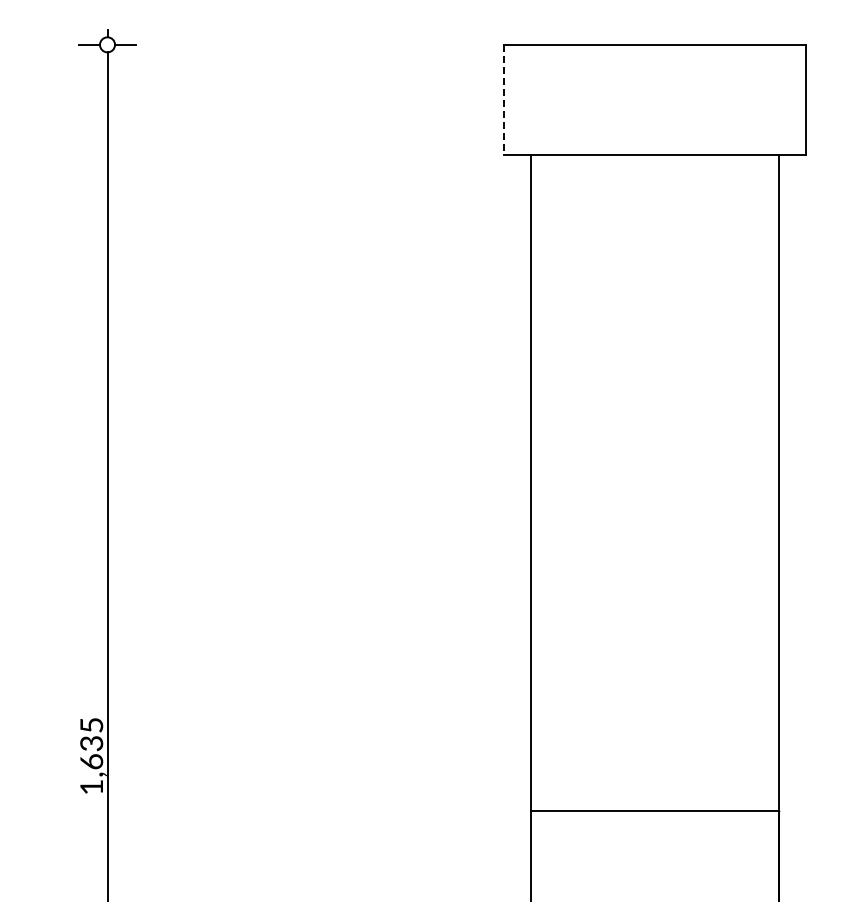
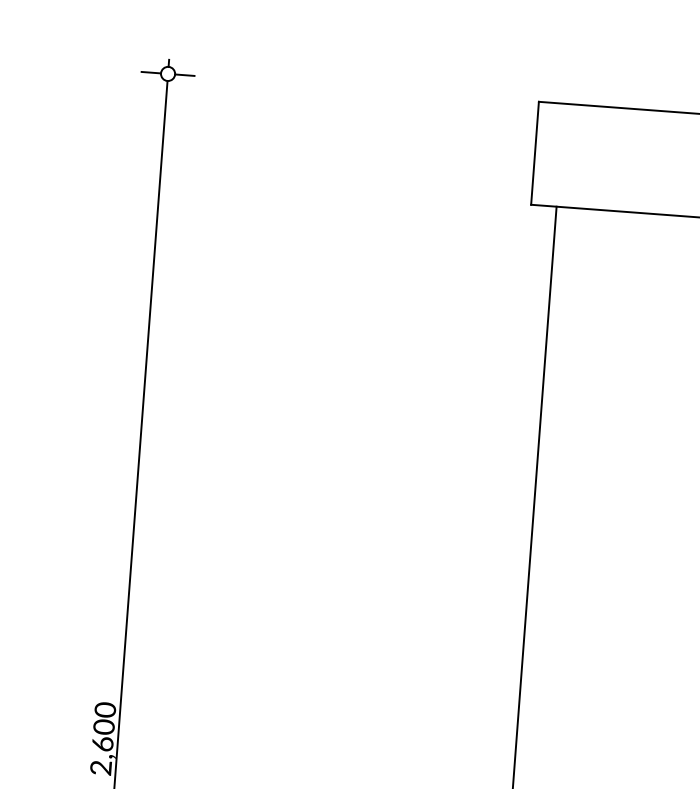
line: (503, 99) -> (535, 152), dashed -> solid
text: (91, 755) -> (103, 738), 1,635 -> 2,600

